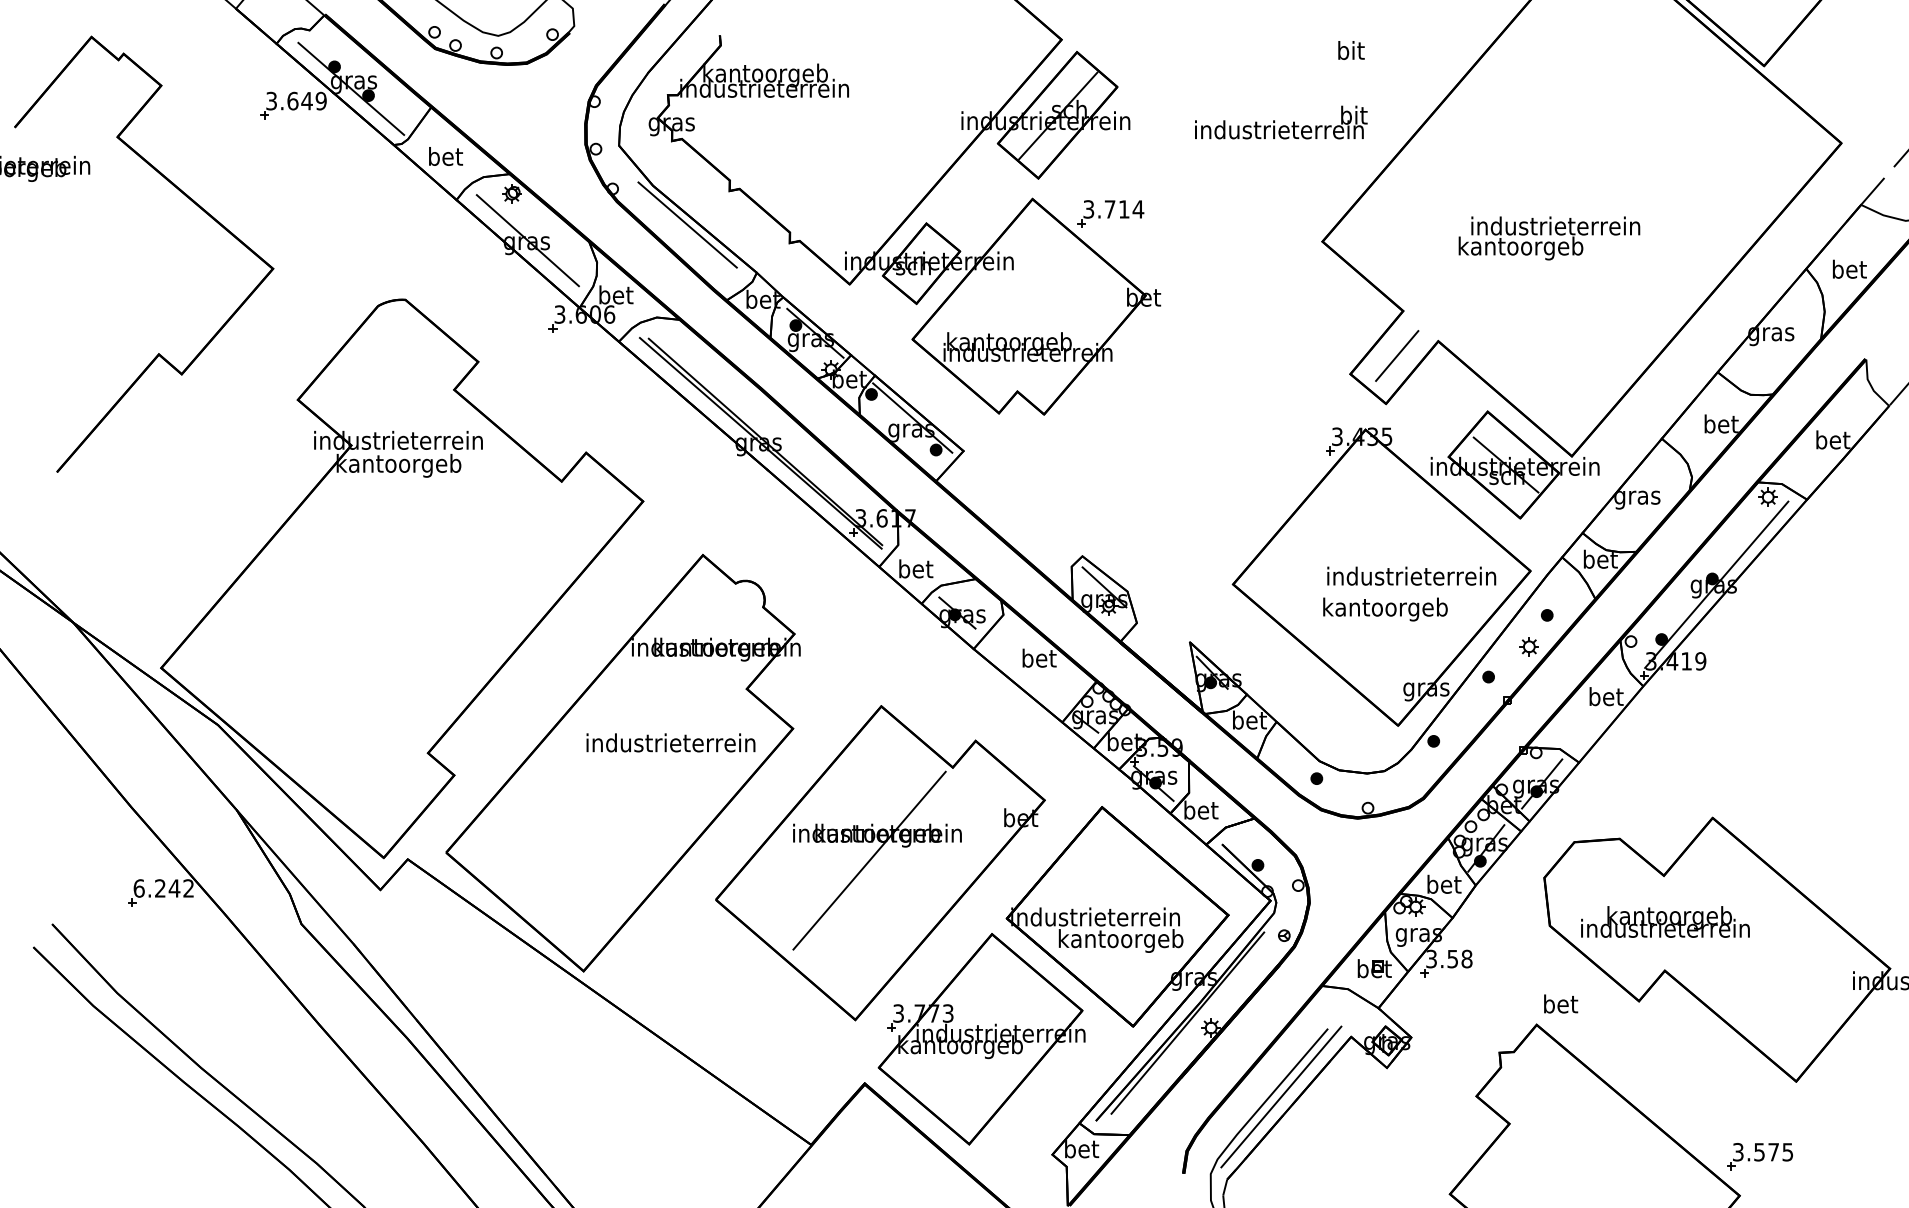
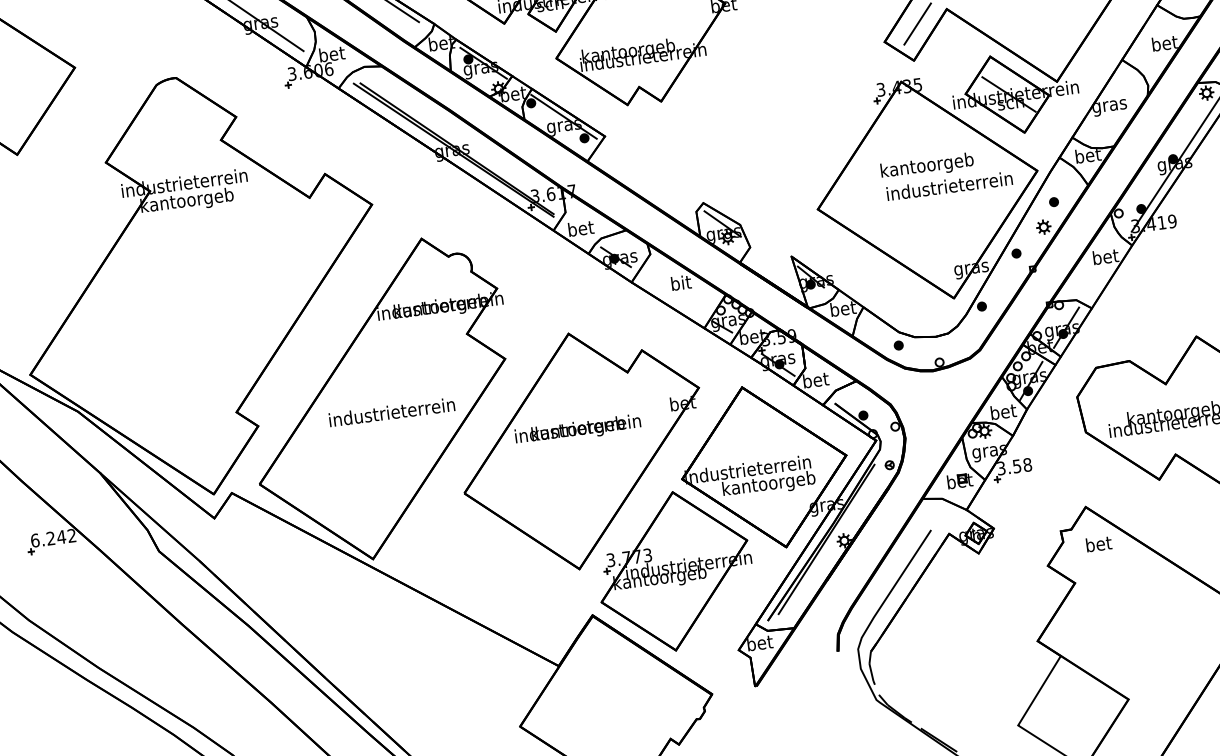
text: (1385, 609) -> (927, 166), moved
text: (1039, 657) -> (681, 282), bet -> bit
text: (670, 742) -> (391, 412), moved
line: (869, 860) -> (574, 449), removed
text: (1561, 1003) -> (1099, 543), moved
line: (1281, 1096) -> (903, 584), removed

